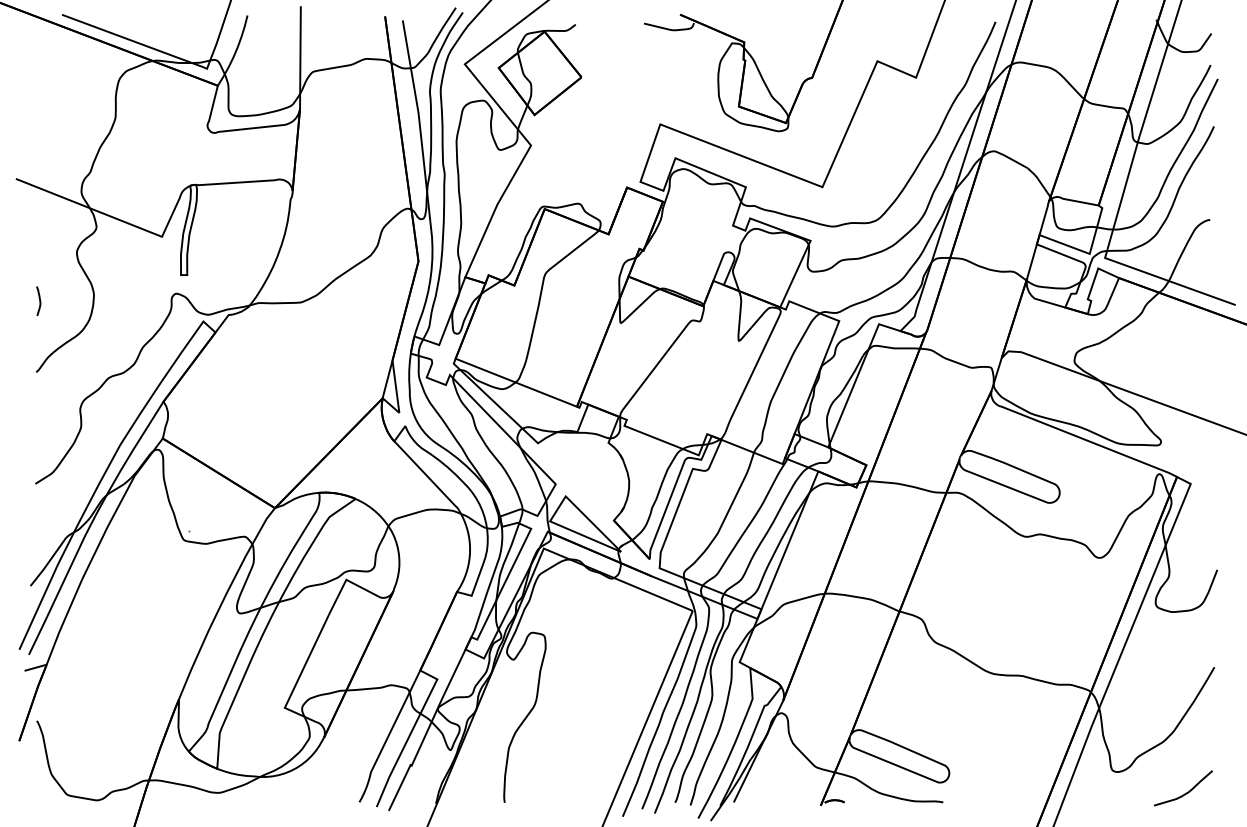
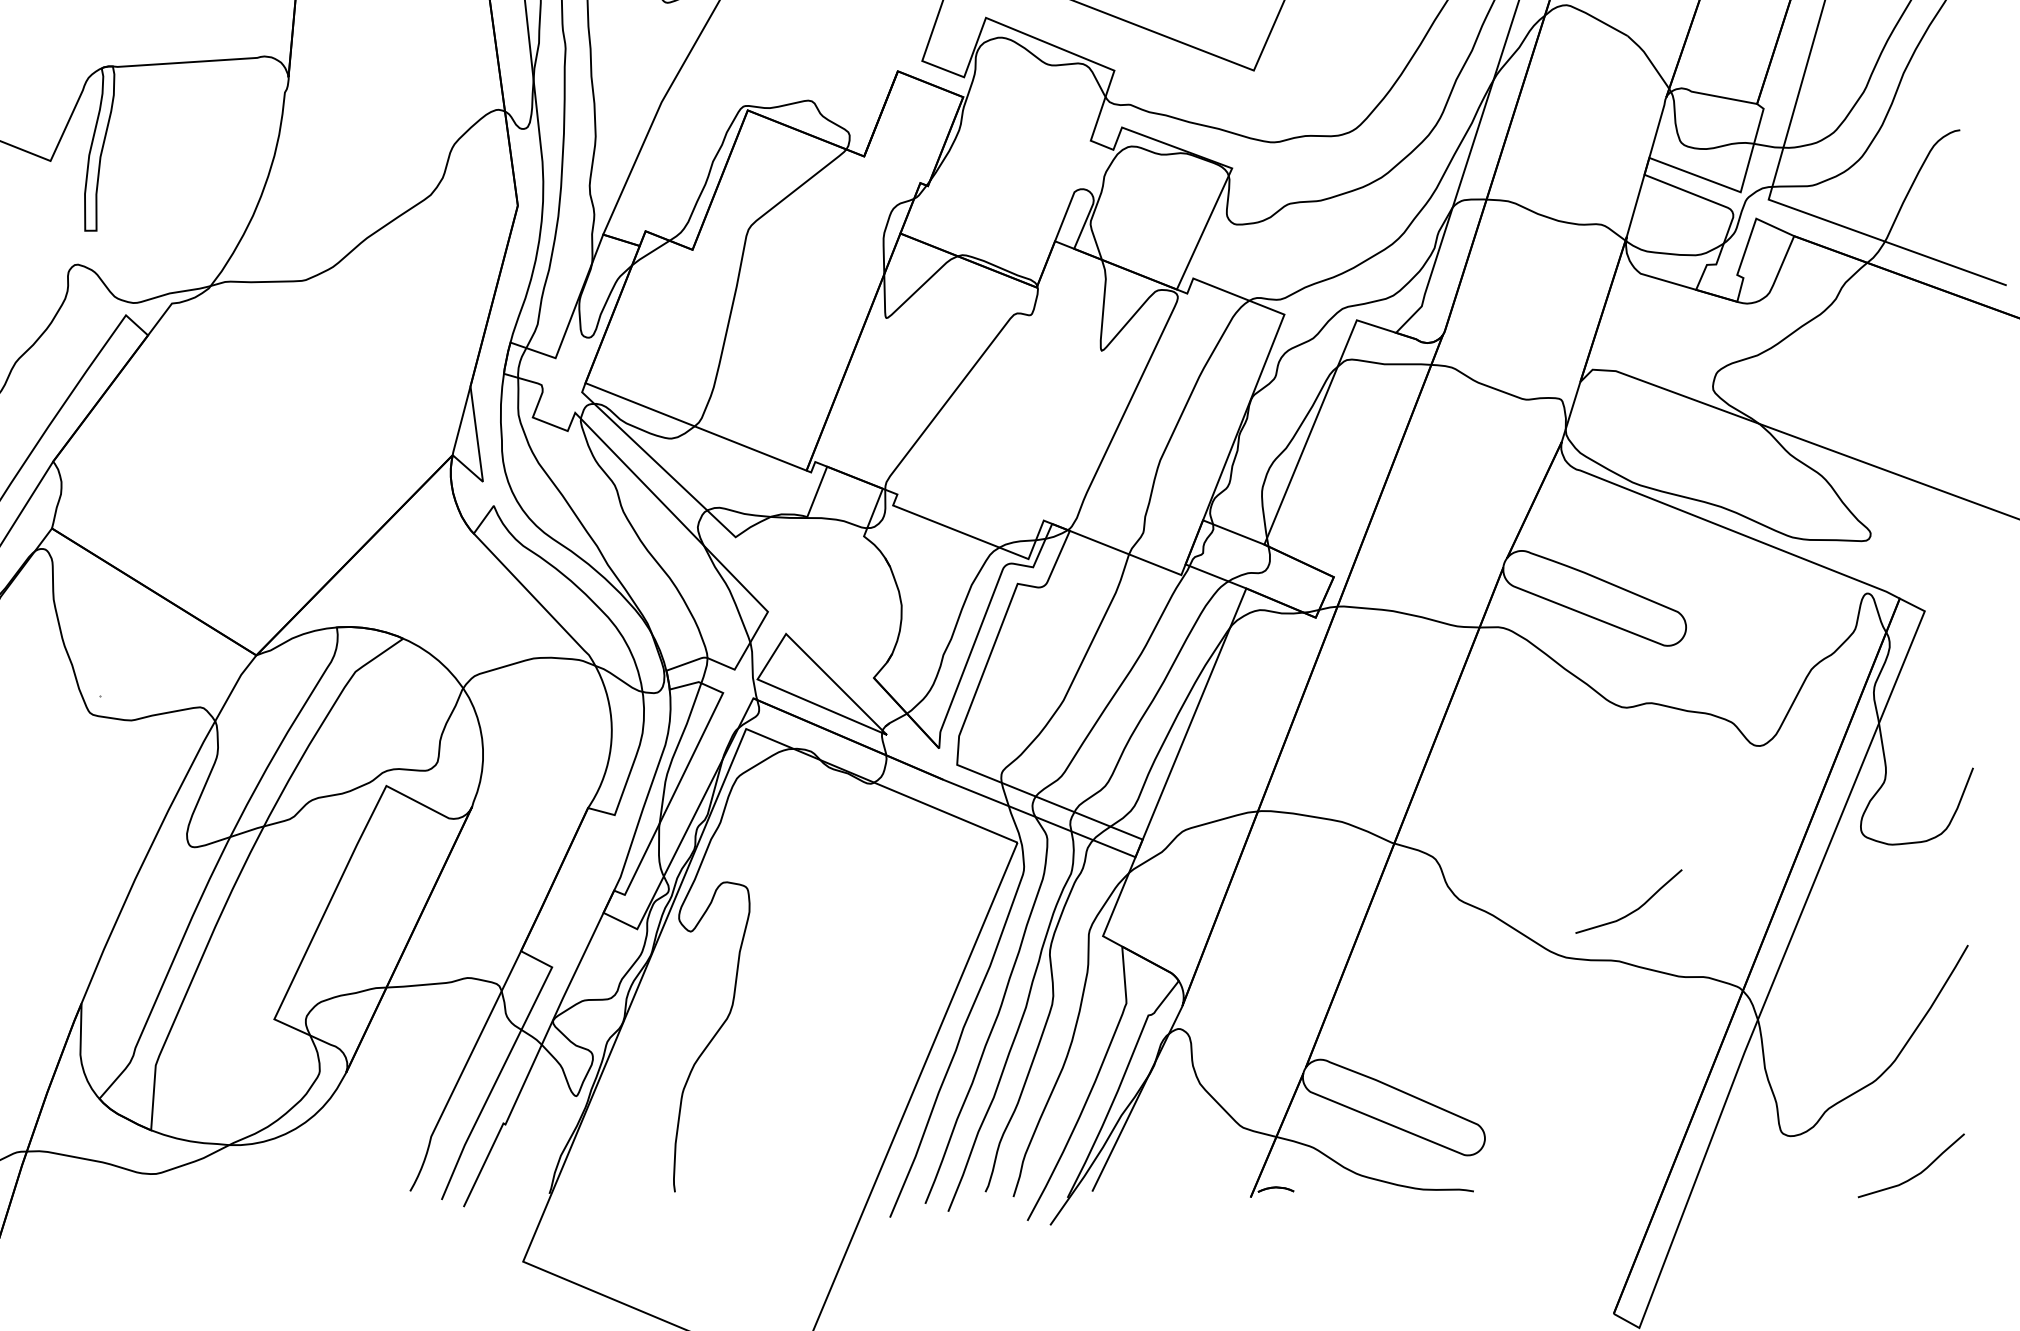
curve: (1032, 646) -> (1636, 907), added

